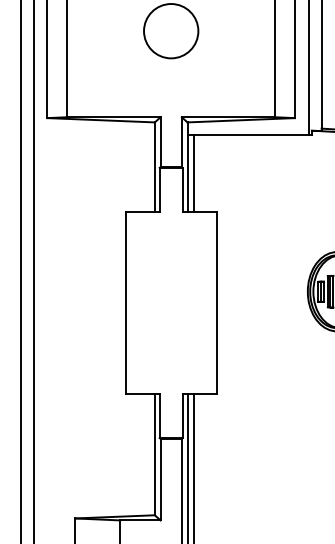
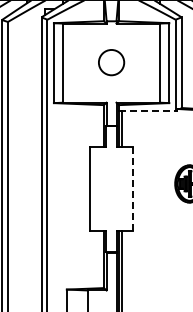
line: (248, 136) -> (147, 111), solid -> dashed
line: (216, 303) -> (132, 189), solid -> dashed

